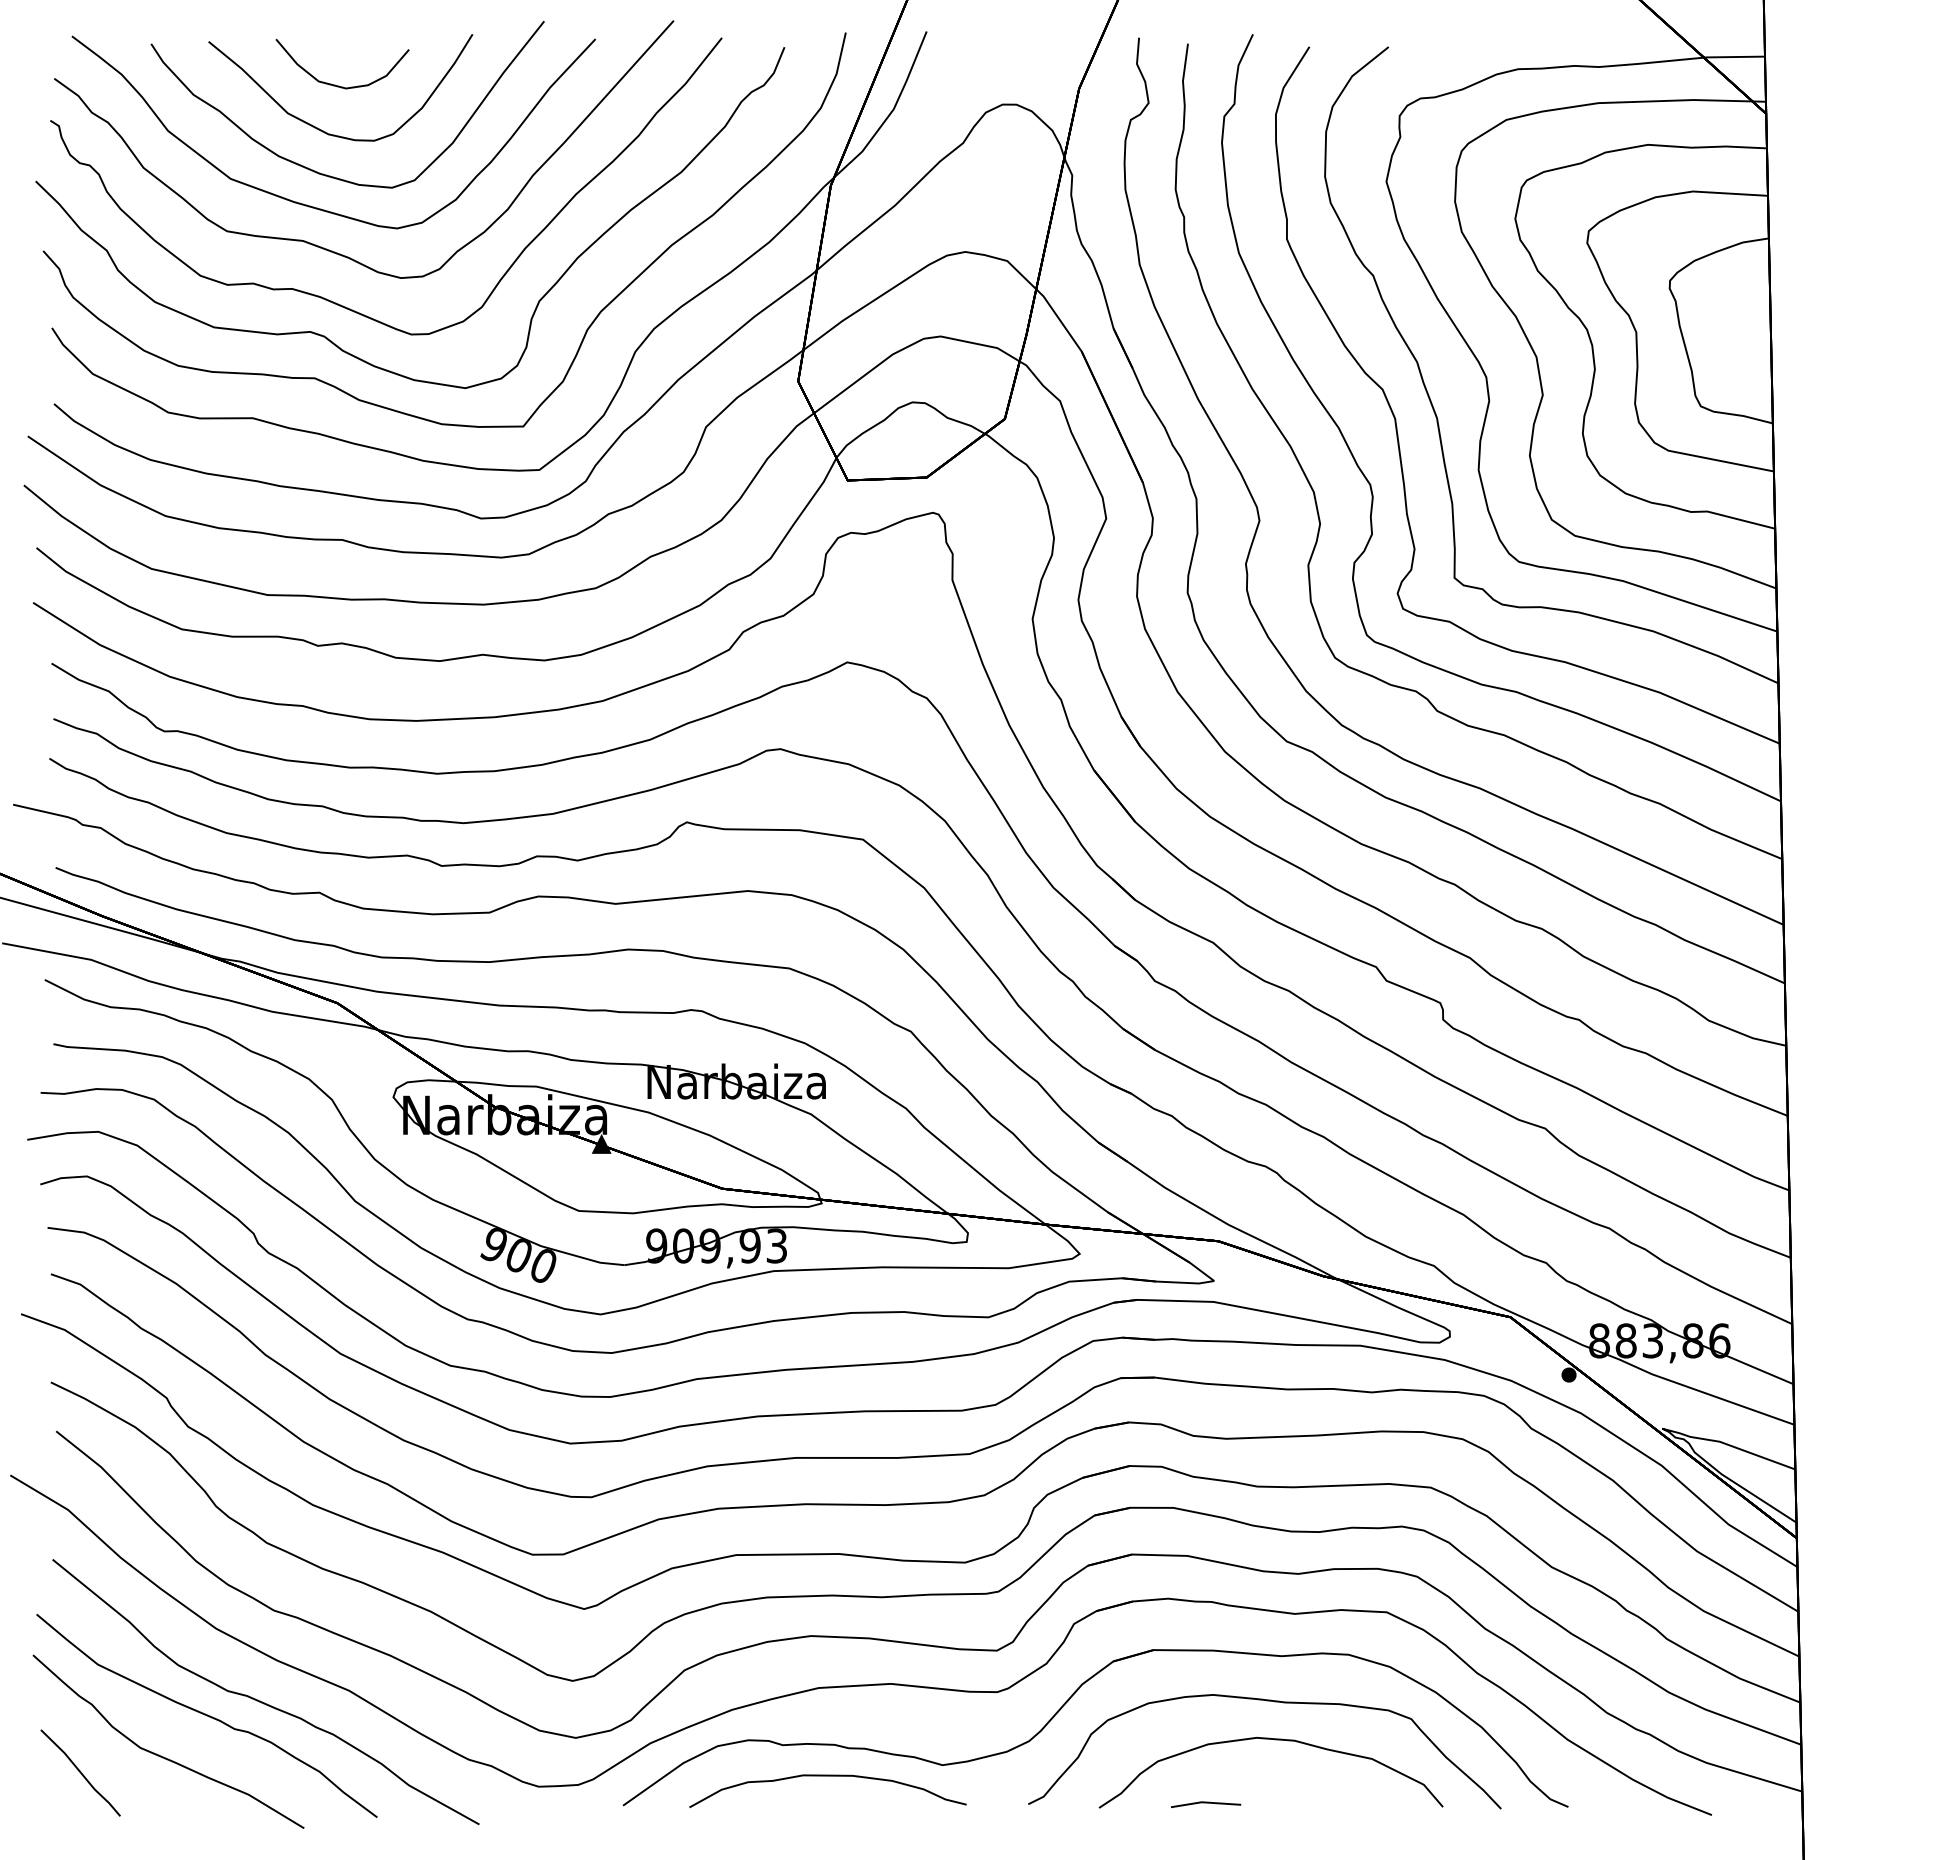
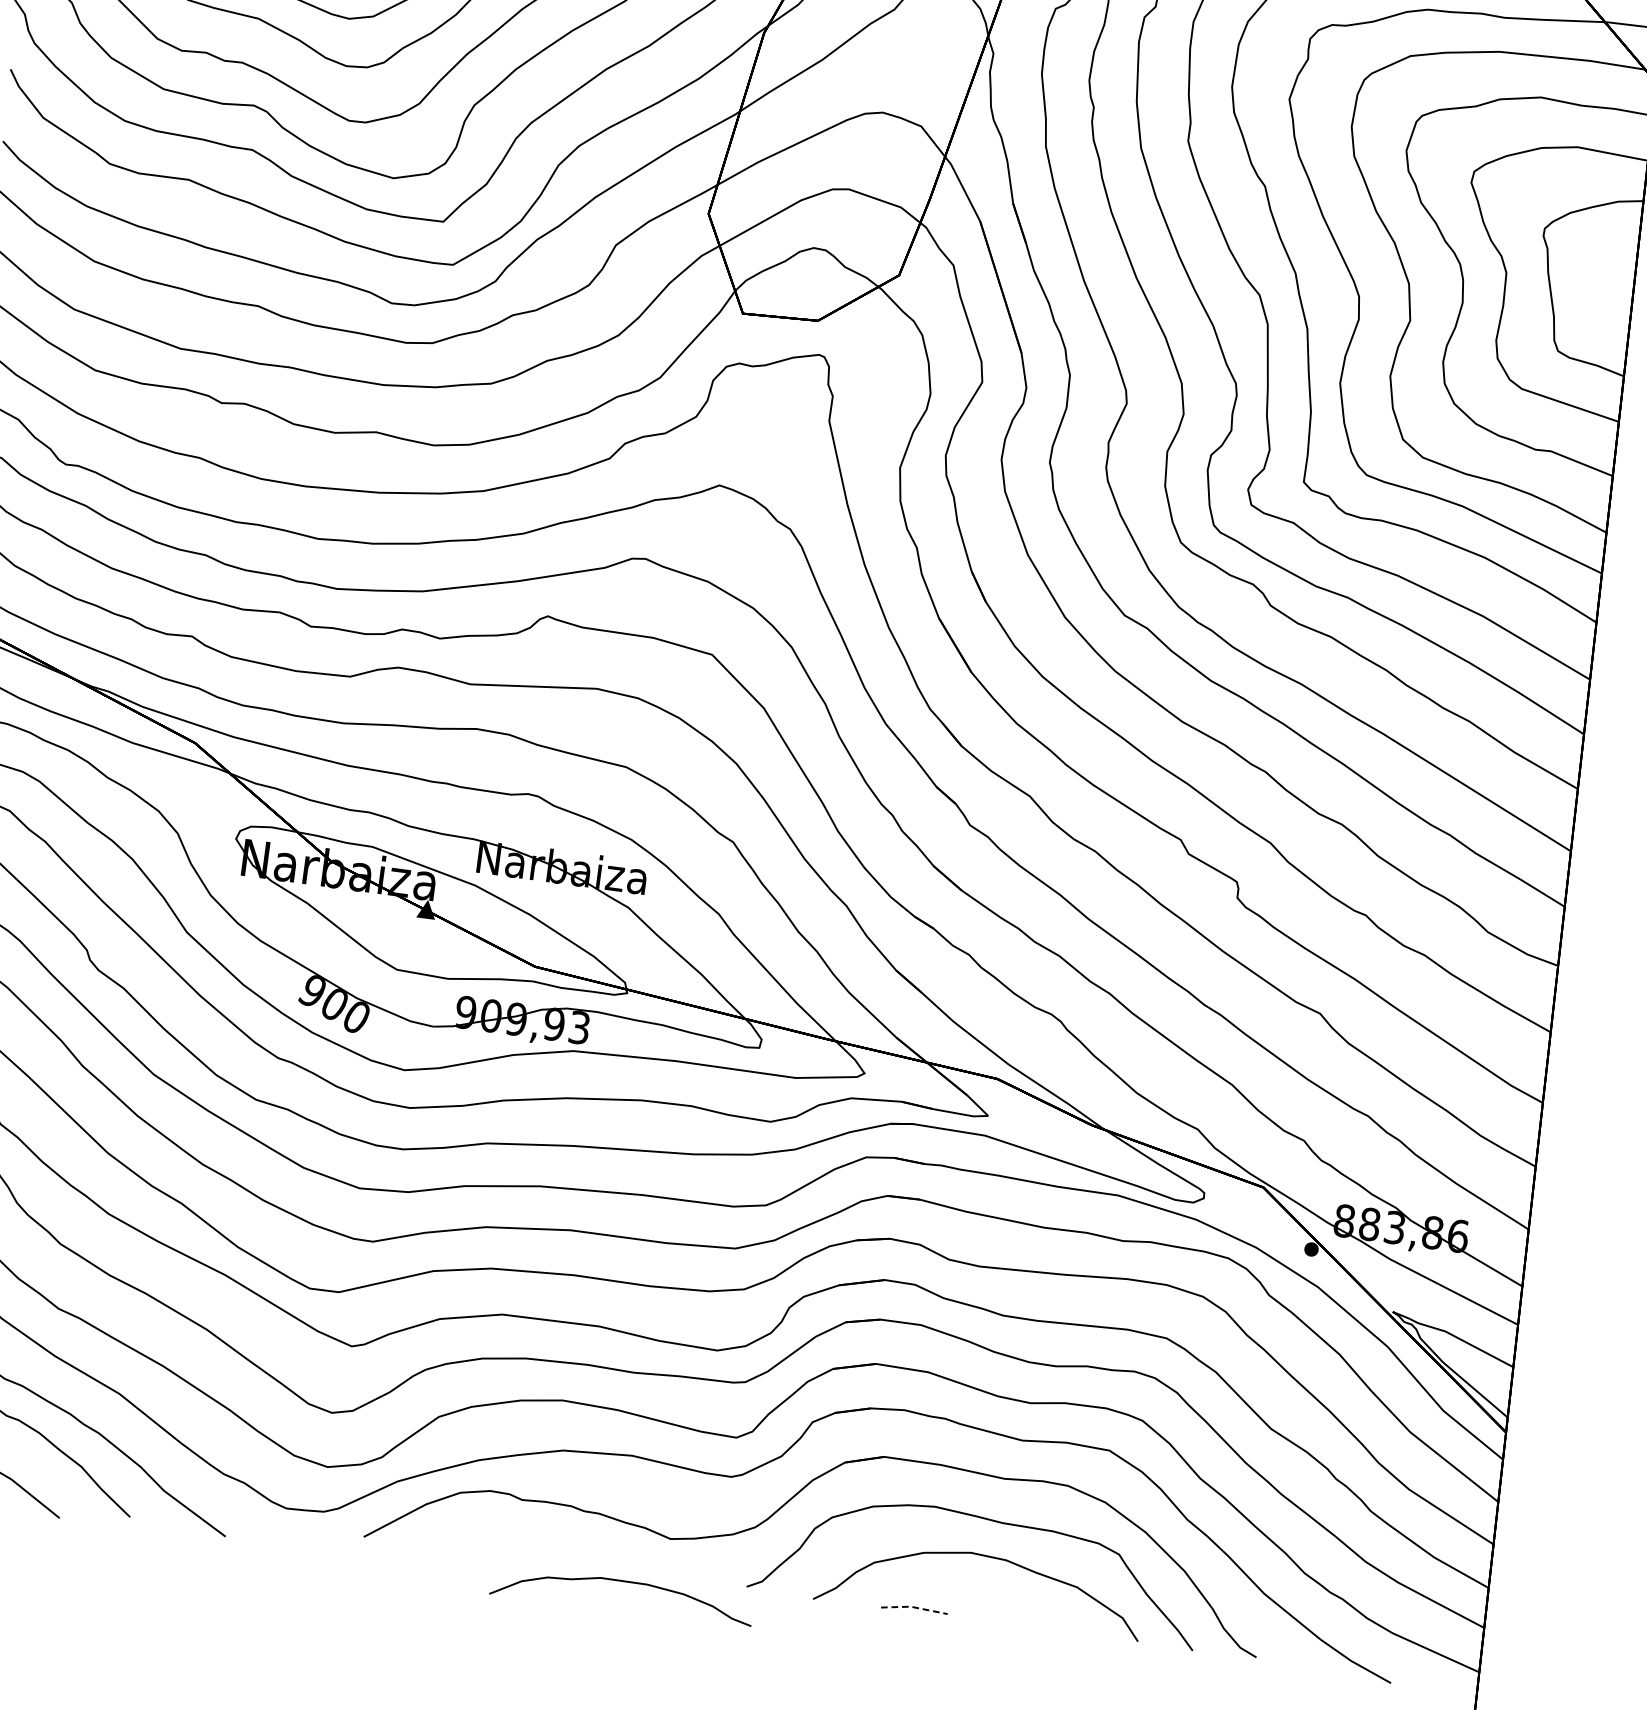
curve: (827, 1776) -> (623, 1582), moved
line: (1205, 1802) -> (914, 1607), solid -> dashed

